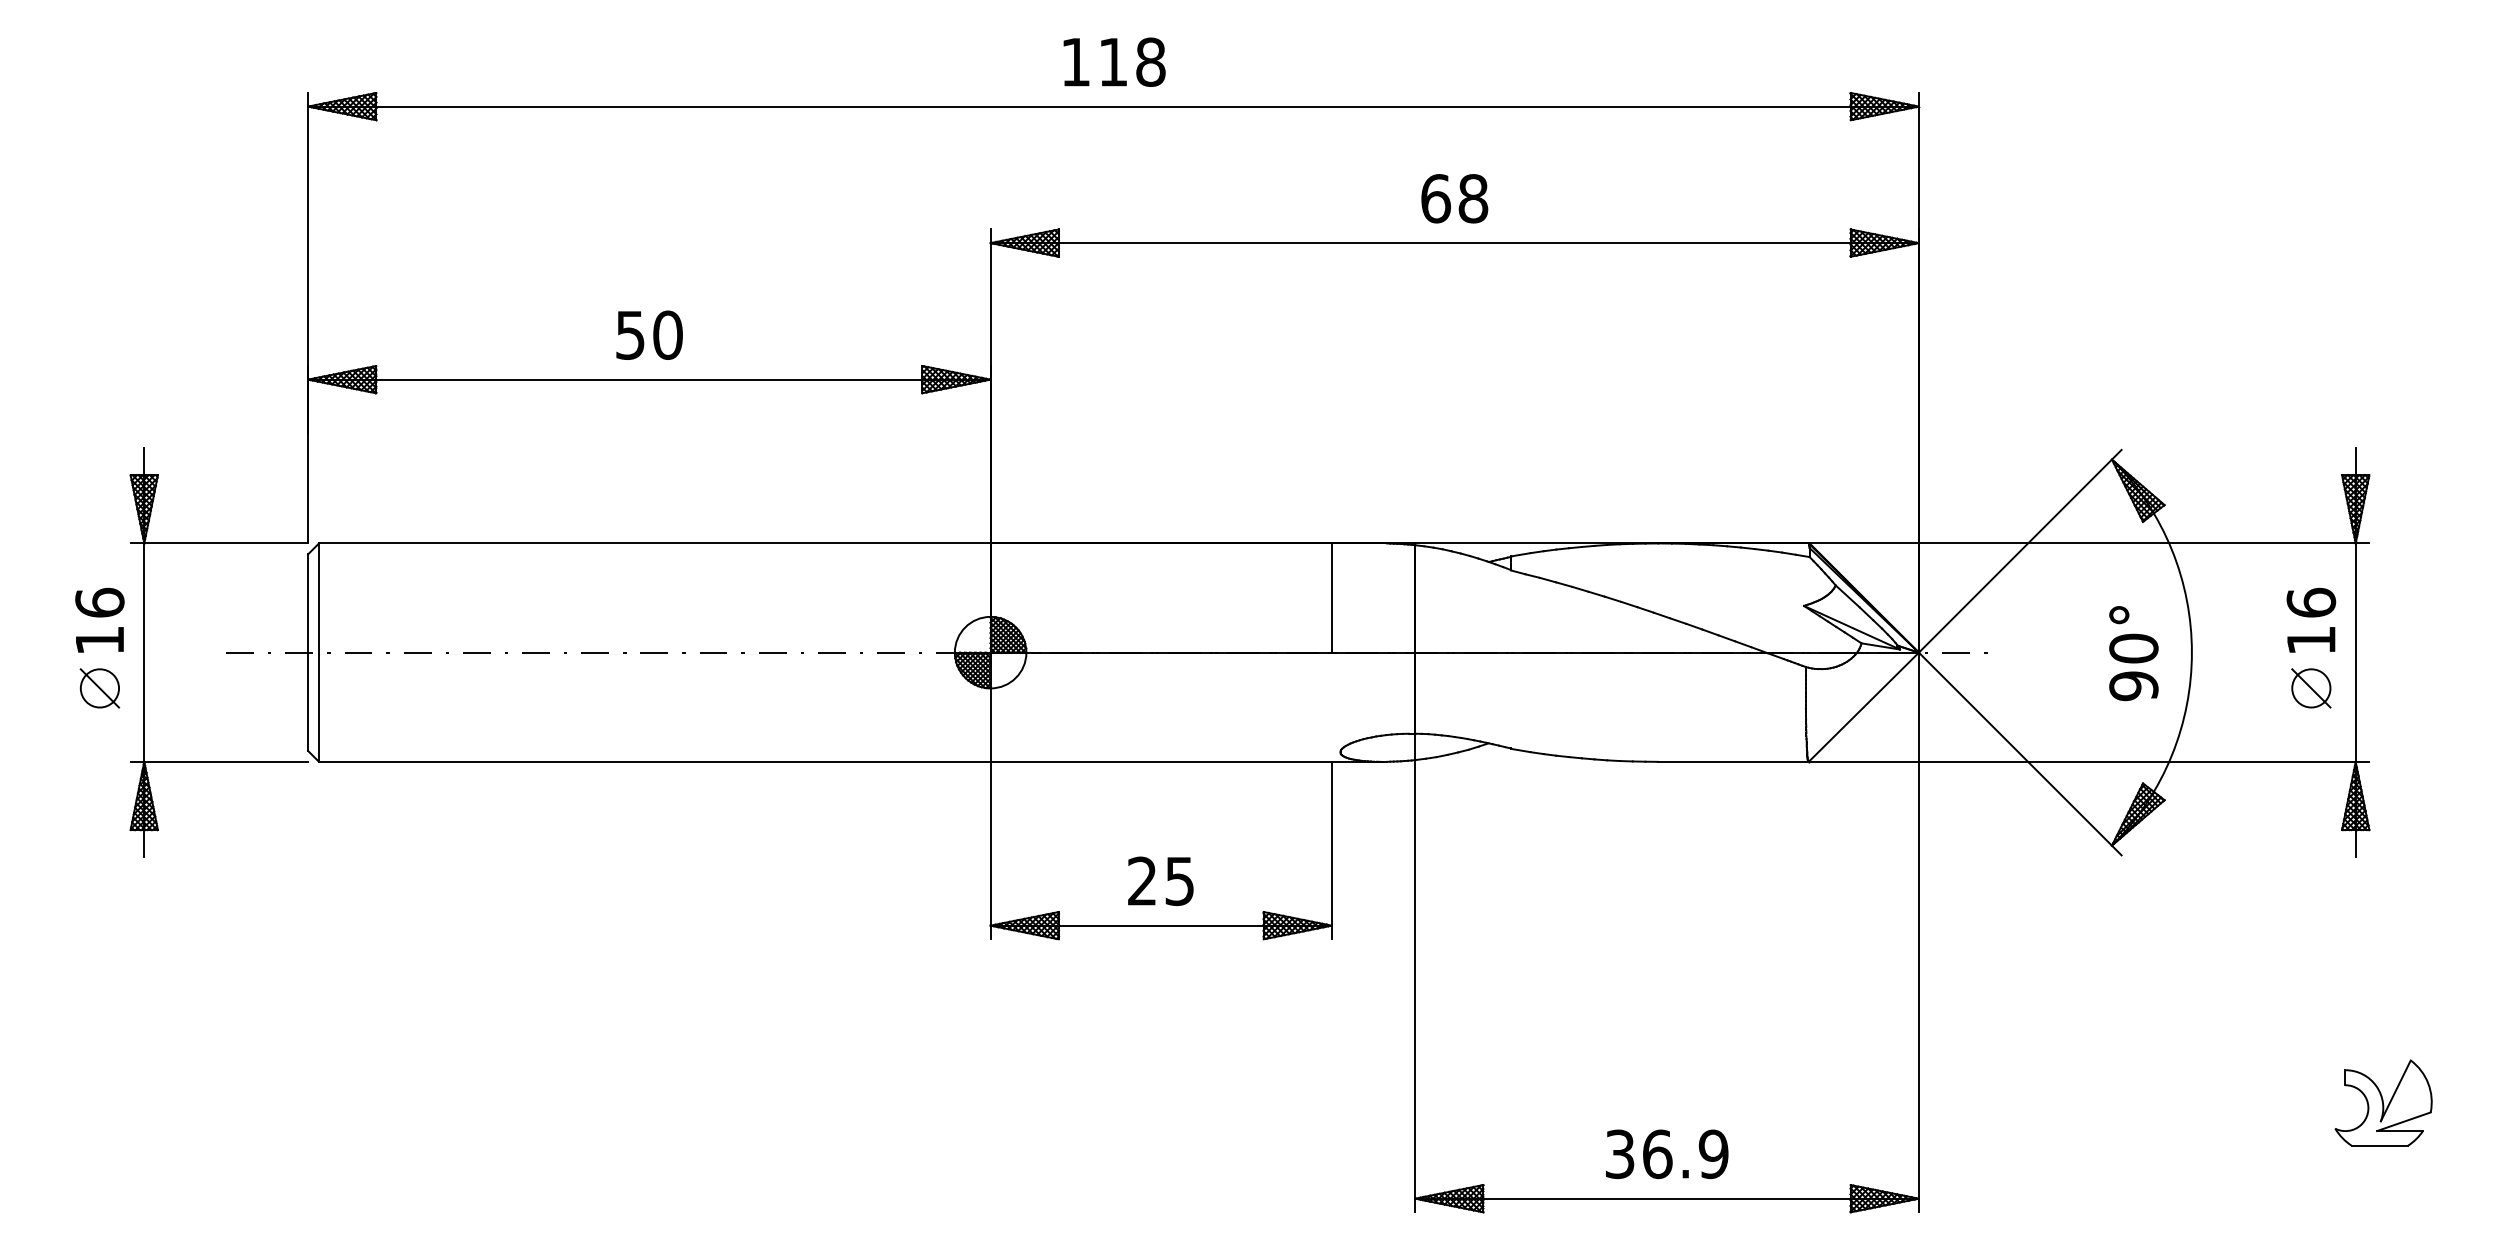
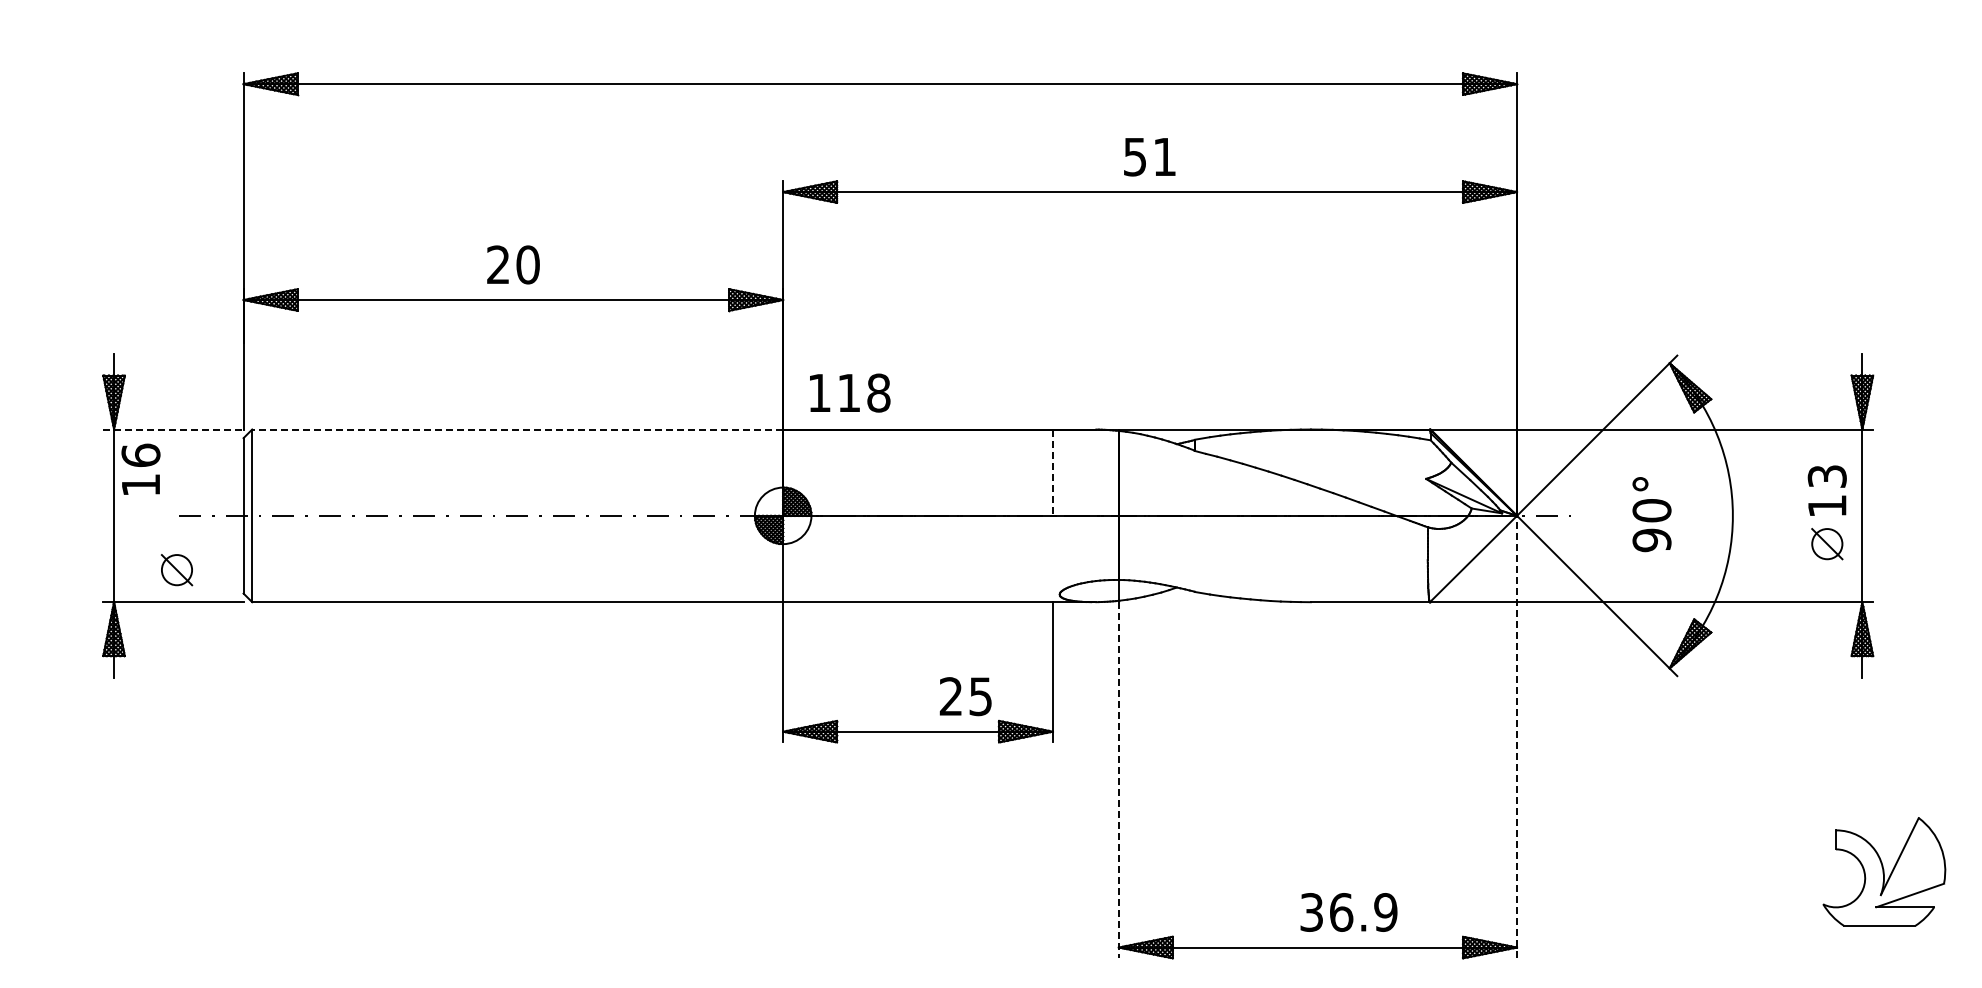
text: (1114, 61) -> (850, 392), moved
text: (1453, 198) -> (1149, 156), 68 -> 51
text: (630, 334) -> (498, 264), 50 -> 20
line: (219, 543) -> (173, 429), solid -> dashed
line: (654, 543) -> (517, 429), solid -> dashed
line: (1331, 599) -> (1052, 473), solid -> dashed
text: (2310, 601) -> (1826, 475), 16 -> 13
text: (99, 619) -> (140, 468), moved
text: (2133, 653) -> (1651, 514), moved
part: (100, 688) -> (177, 570), moved
text: (1160, 881) -> (965, 696), moved
line: (1919, 931) -> (1517, 736), solid -> dashed
line: (1414, 987) -> (1118, 780), solid -> dashed
part: (2383, 1102) -> (1884, 871), size x1.6
text: (1666, 1154) -> (1348, 912), moved

